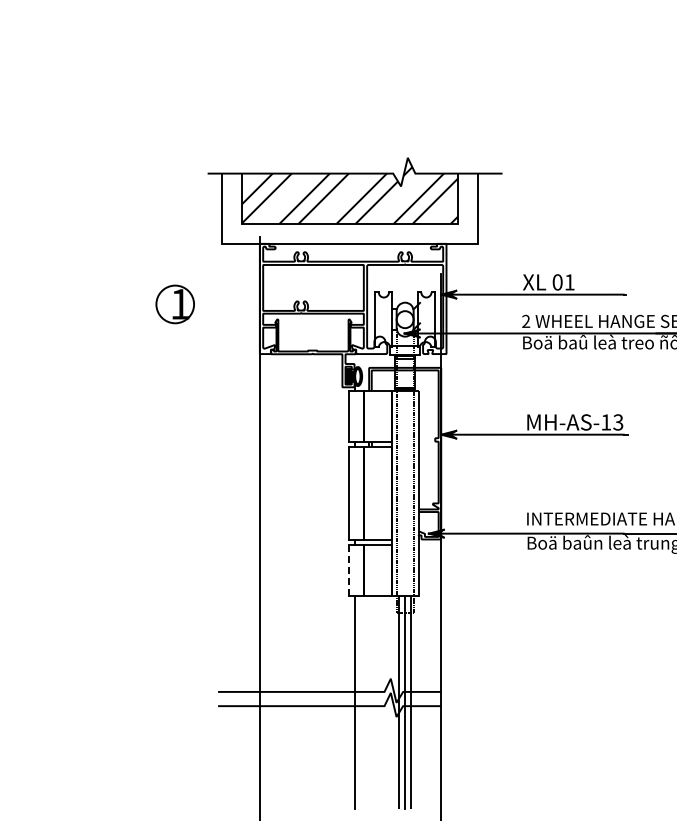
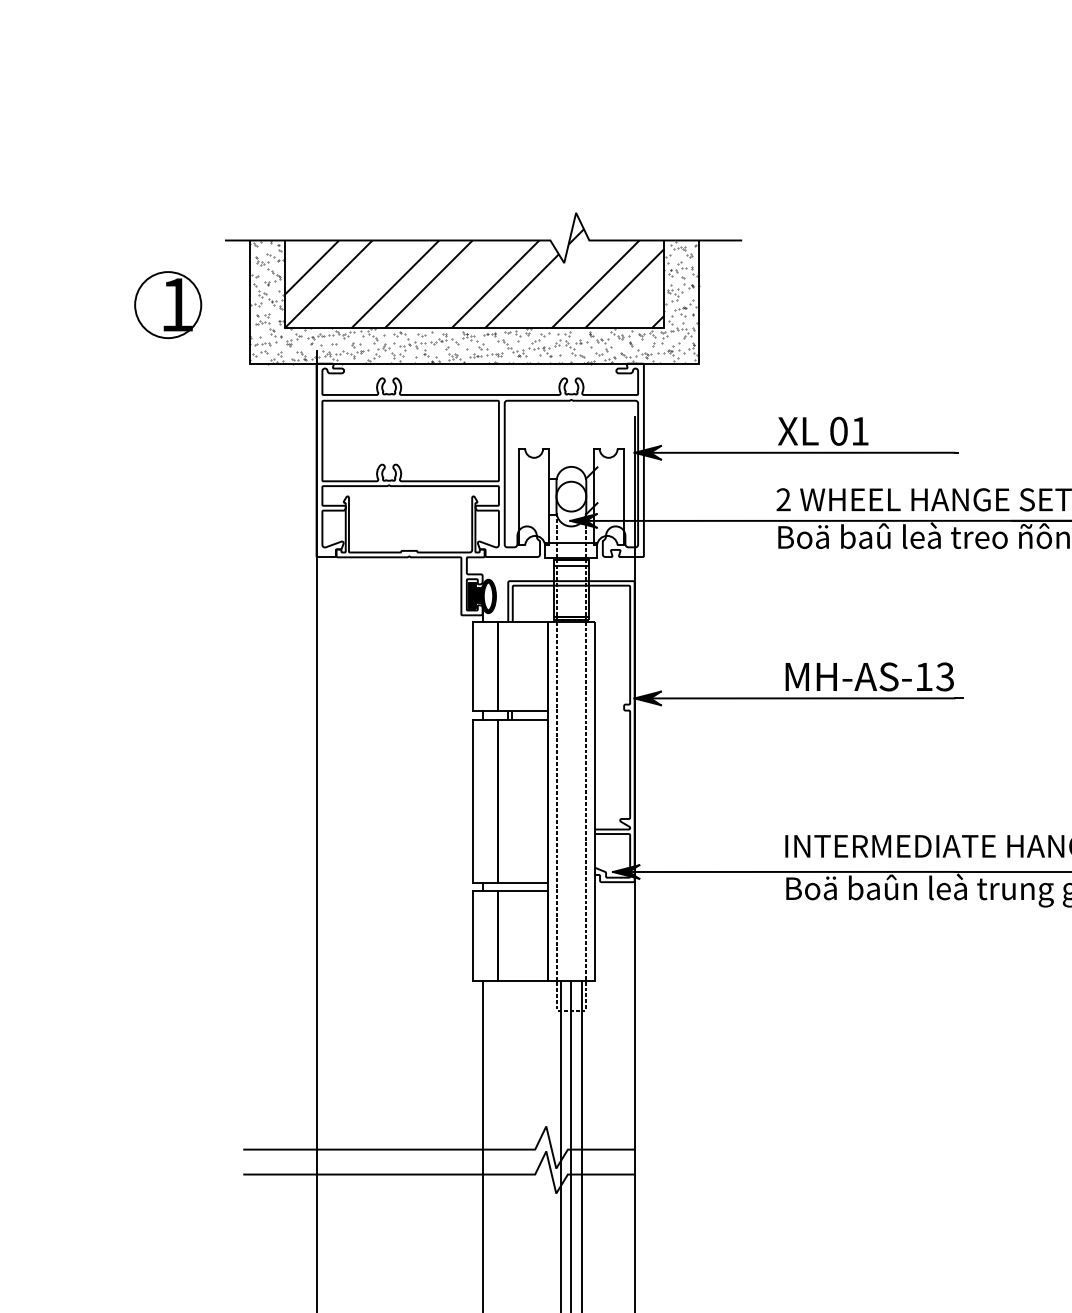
hatch: (349, 208) -> (473, 301), added
part: (174, 304) -> (166, 305), moved
line: (348, 570) -> (472, 936), dashed -> solid

